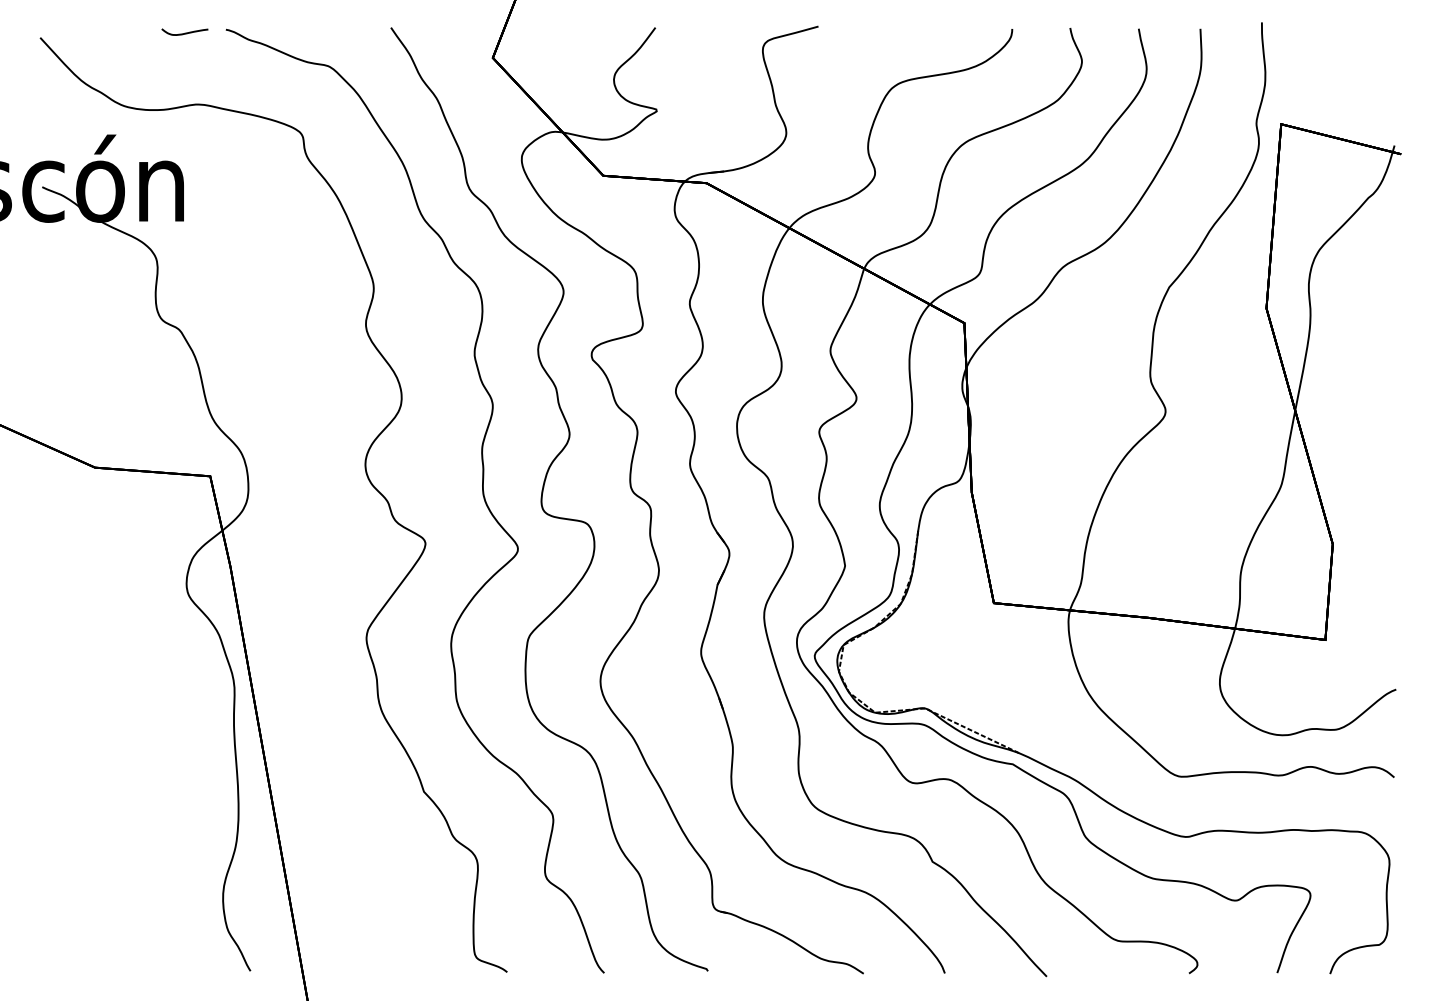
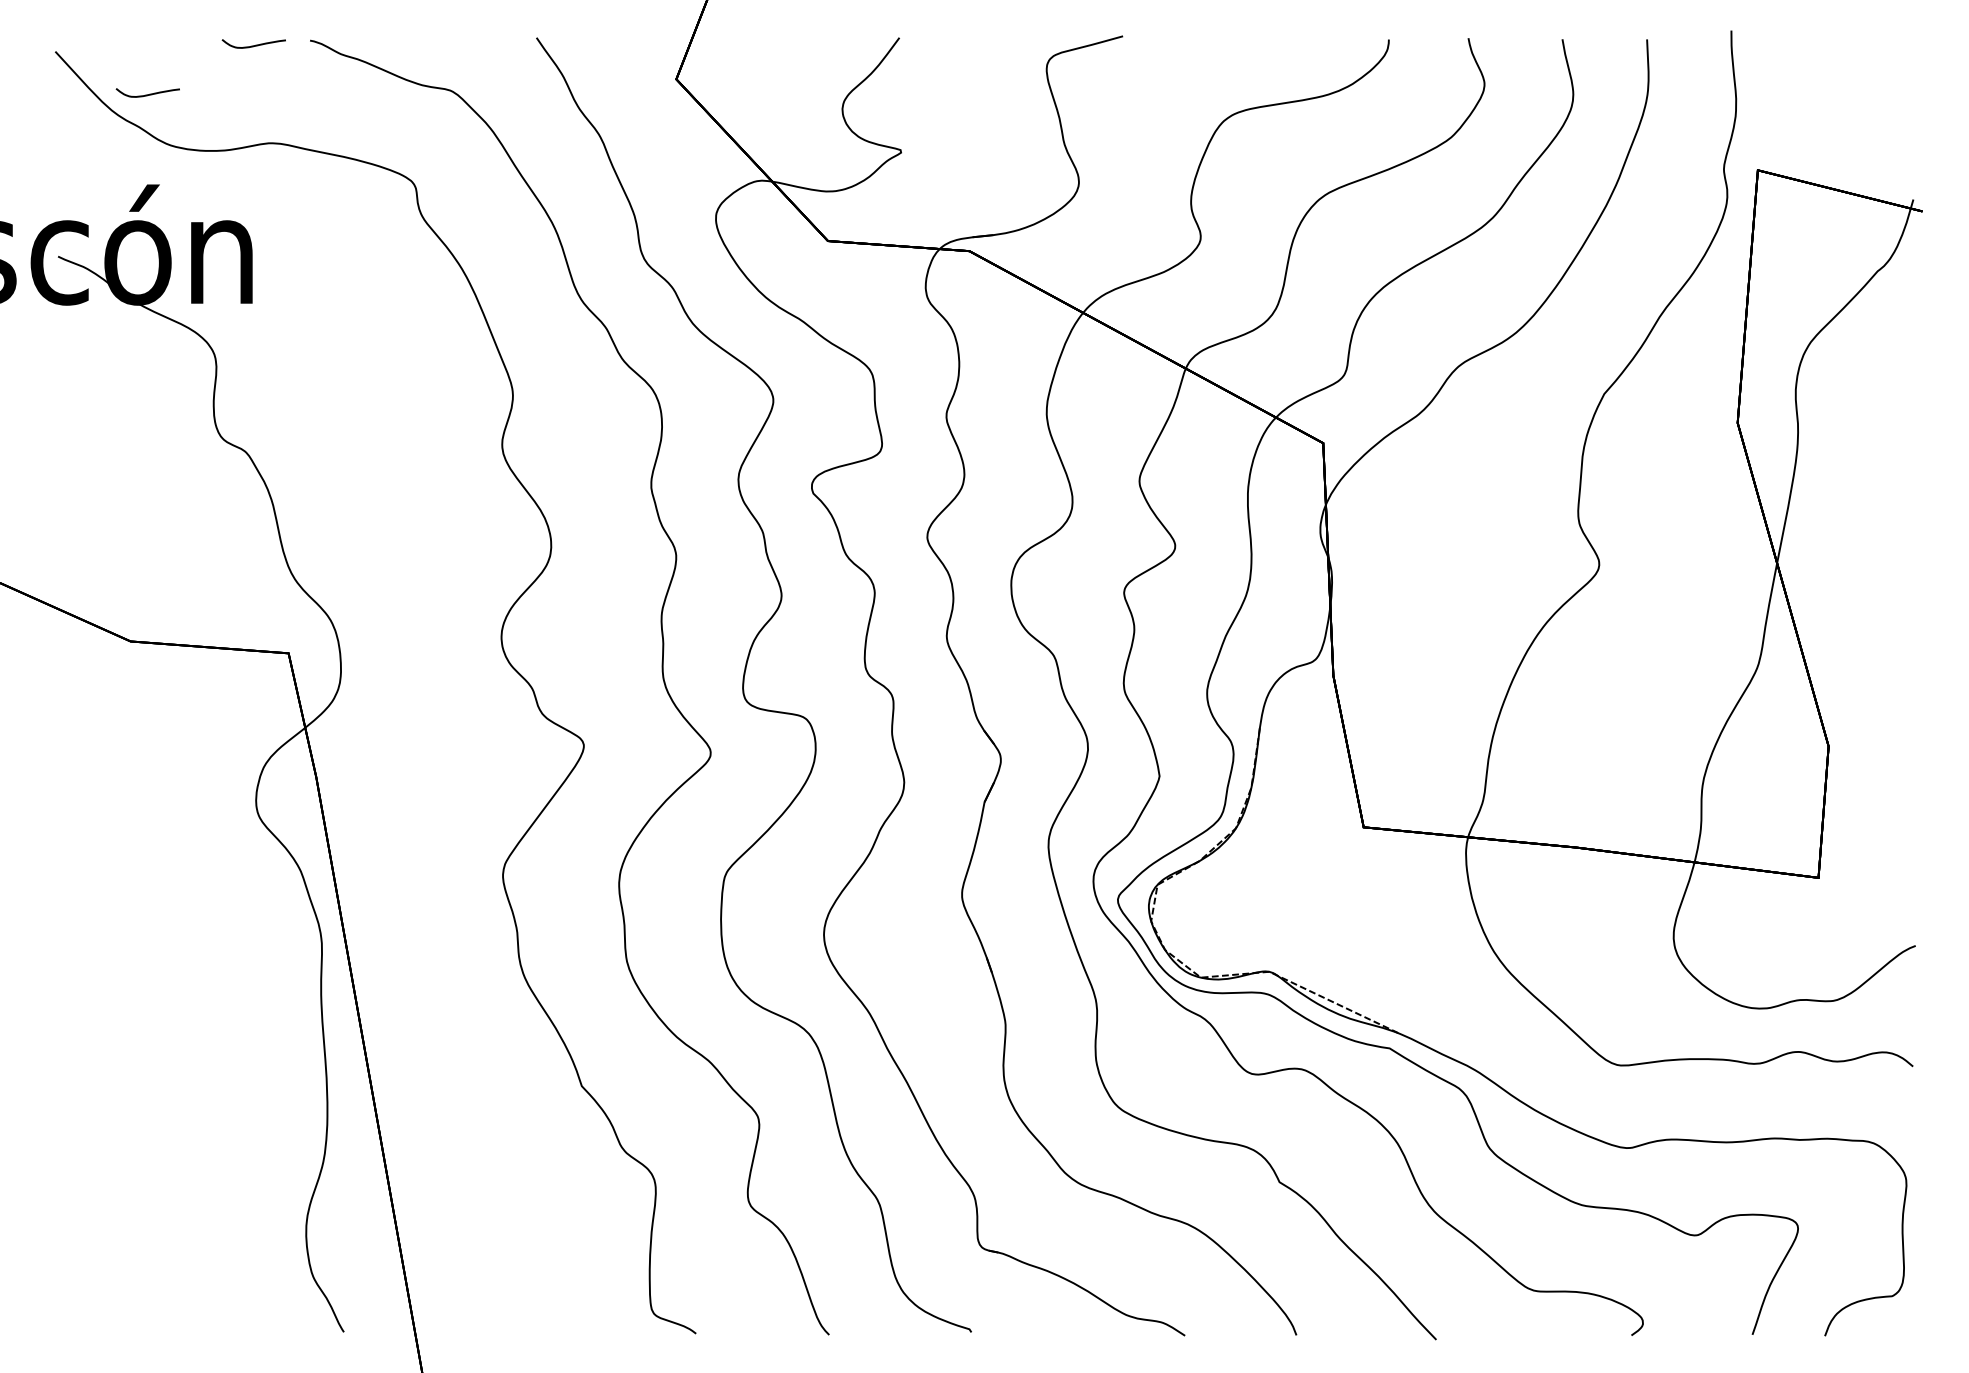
curve: (107, 68) -> (147, 94), added

